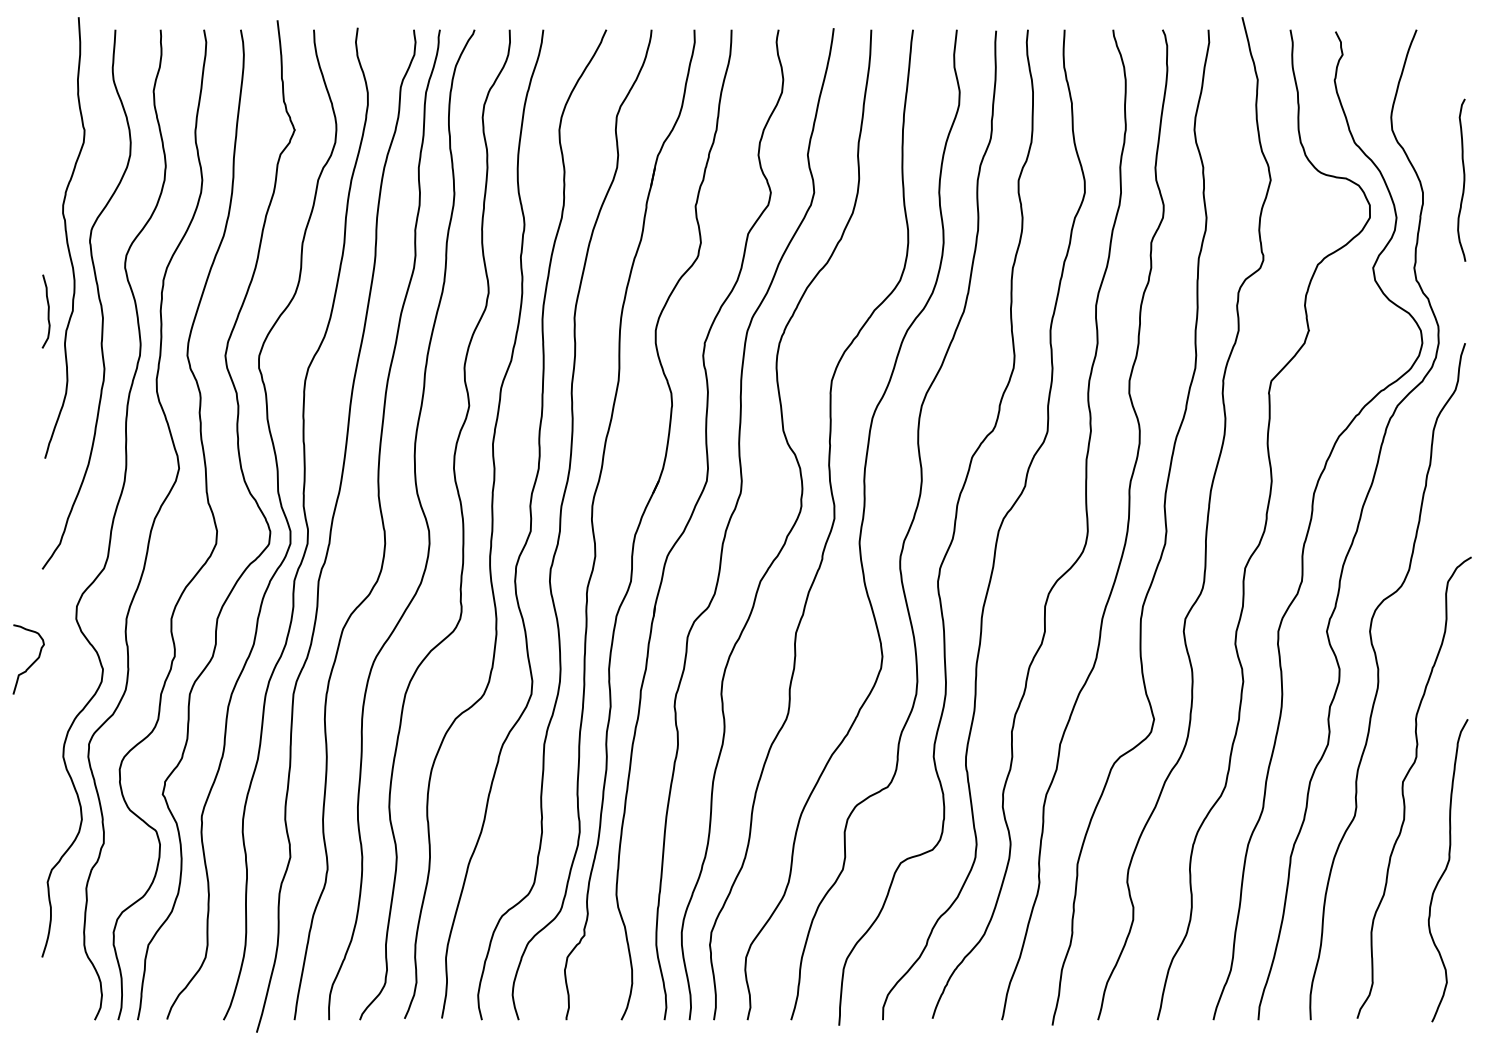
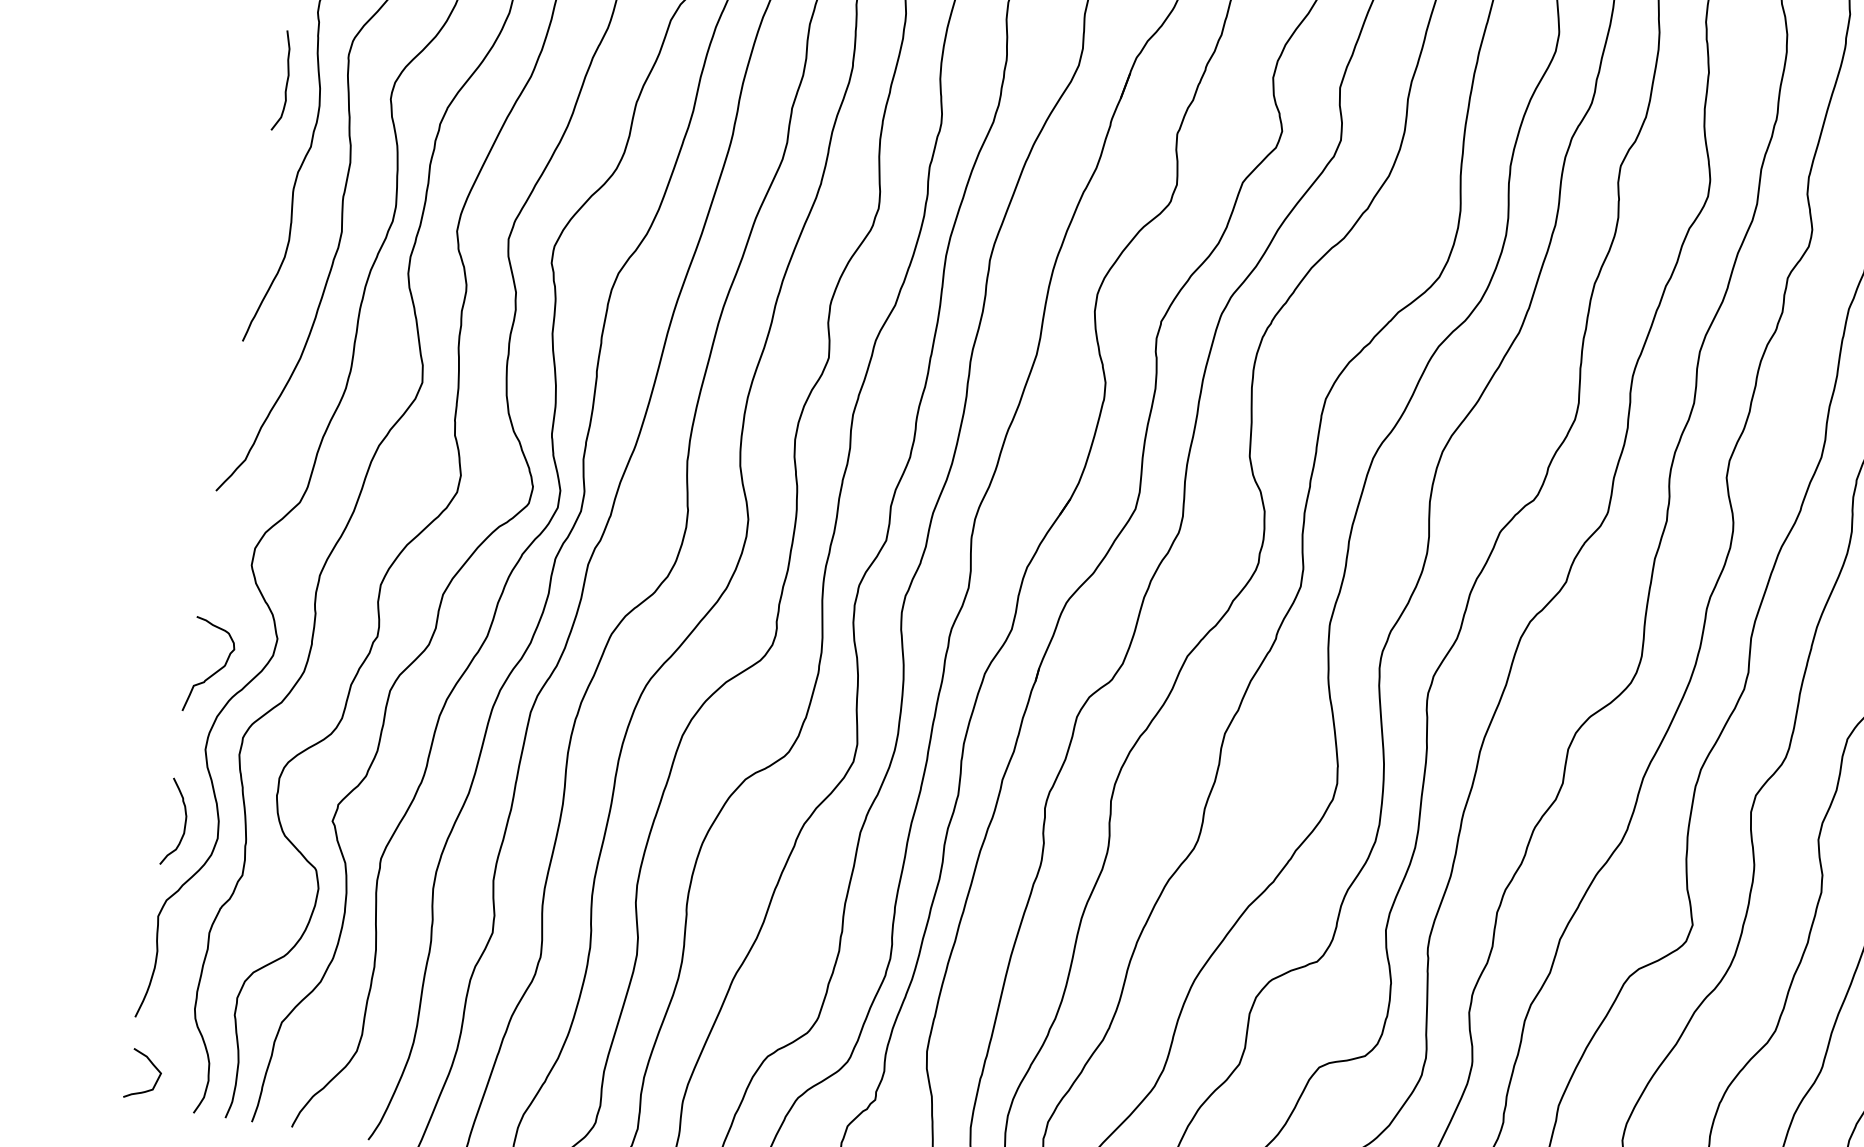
curve: (47, 311) -> (285, 81), moved
curve: (32, 662) -> (214, 671), moved
curve: (56, 812) -> (184, 823), added
curve: (59, 990) -> (151, 1065), added

